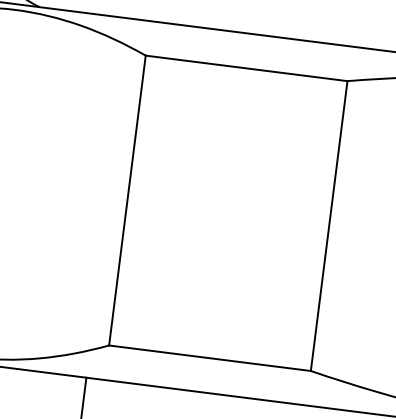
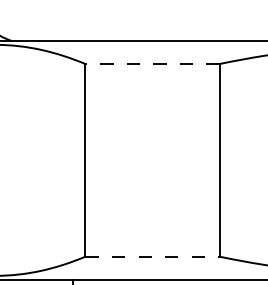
line: (246, 69) -> (152, 64), solid -> dashed
line: (211, 358) -> (153, 256), solid -> dashed

